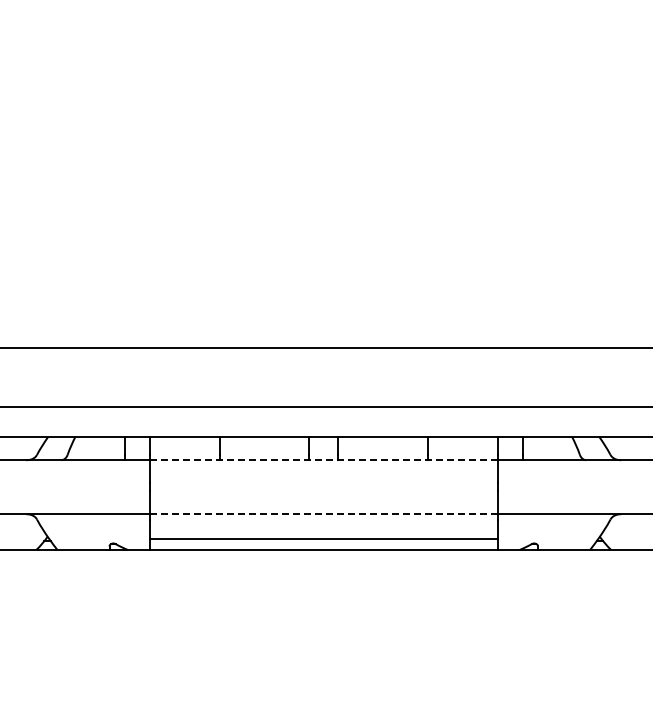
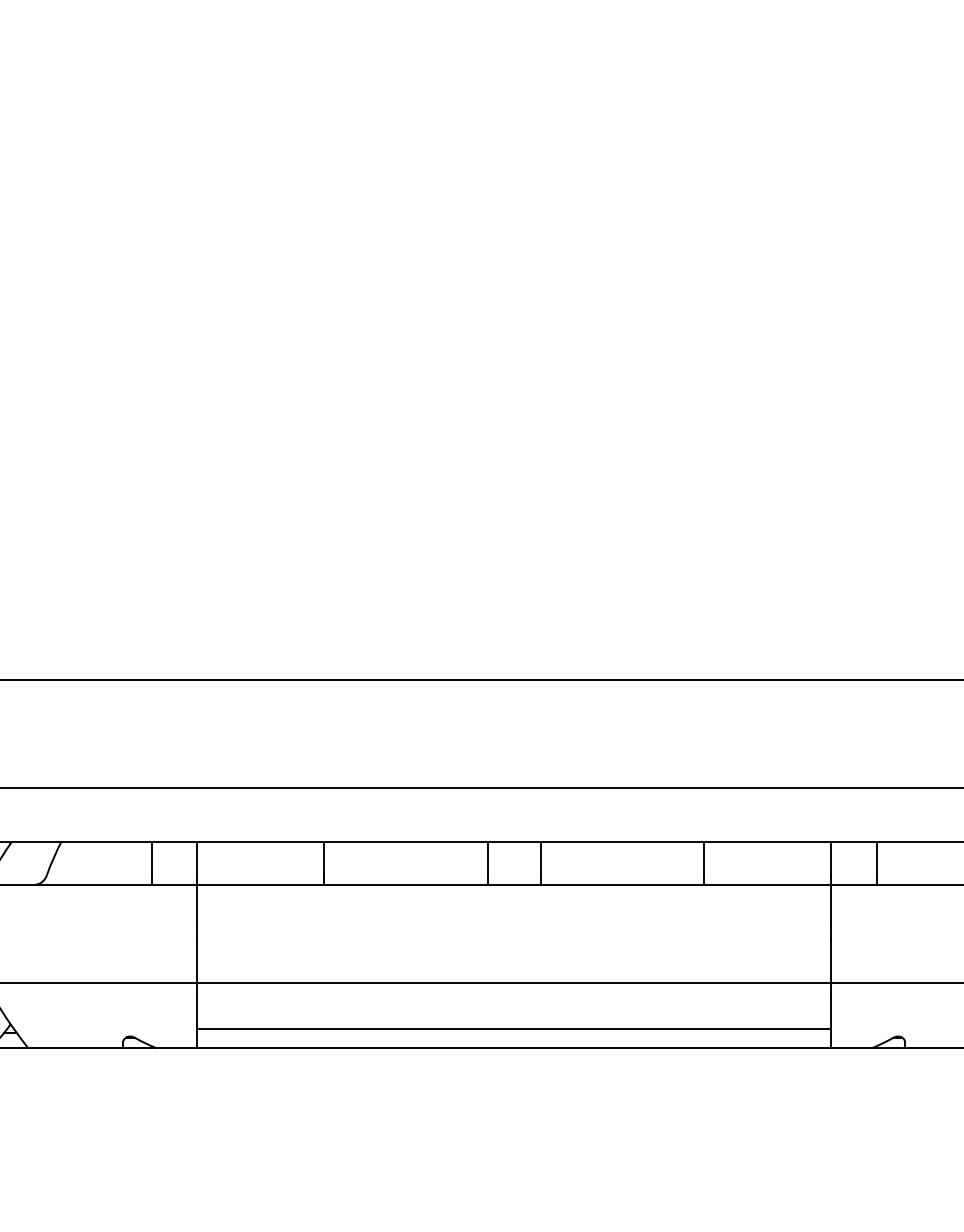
line: (323, 460) -> (513, 885), dashed -> solid
line: (323, 514) -> (513, 983), dashed -> solid

